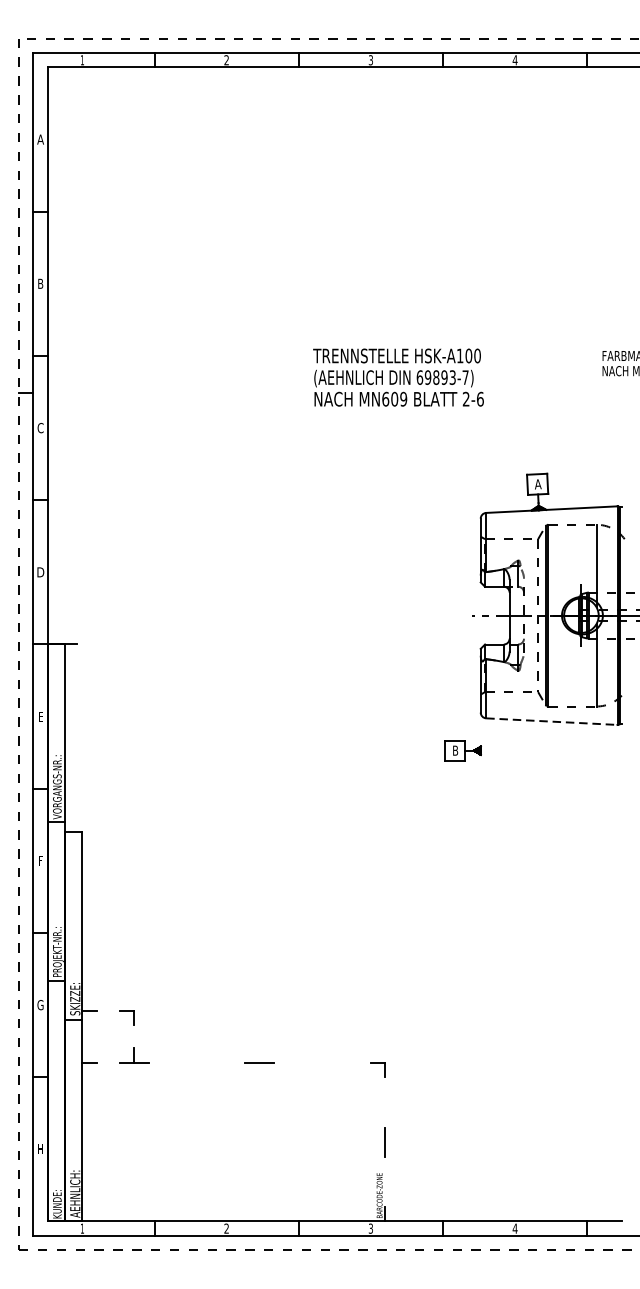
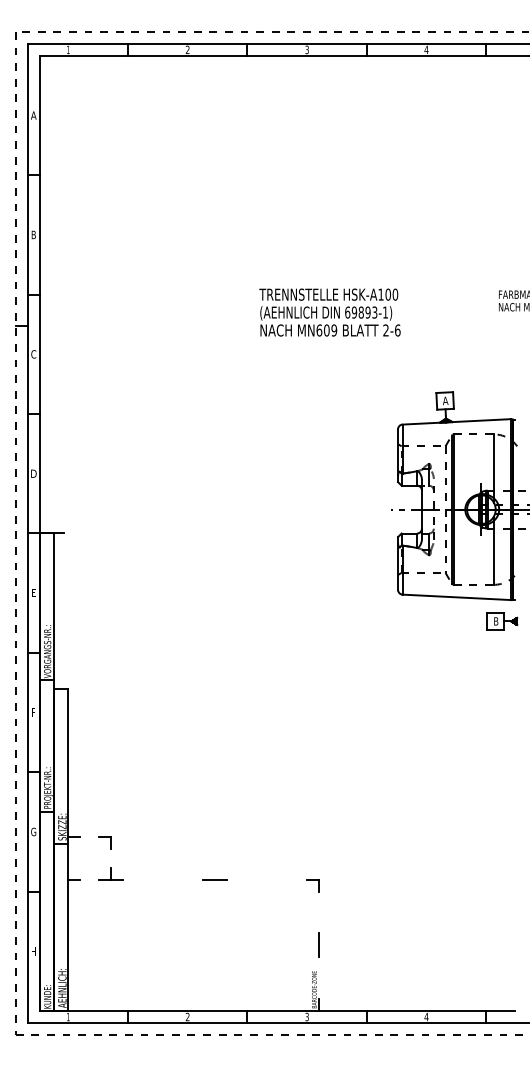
text: (465, 377) -> (385, 312), 69893-7) -> 69893-1)
line: (552, 721) -> (457, 597), dashed -> solid
part: (463, 750) -> (502, 621), moved

